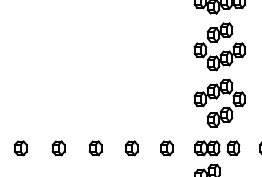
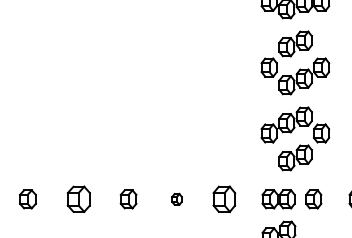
part: (58, 148) -> (78, 199), size x1.4
part: (131, 148) -> (176, 199), size x0.6
part: (166, 148) -> (223, 199), size x1.4

